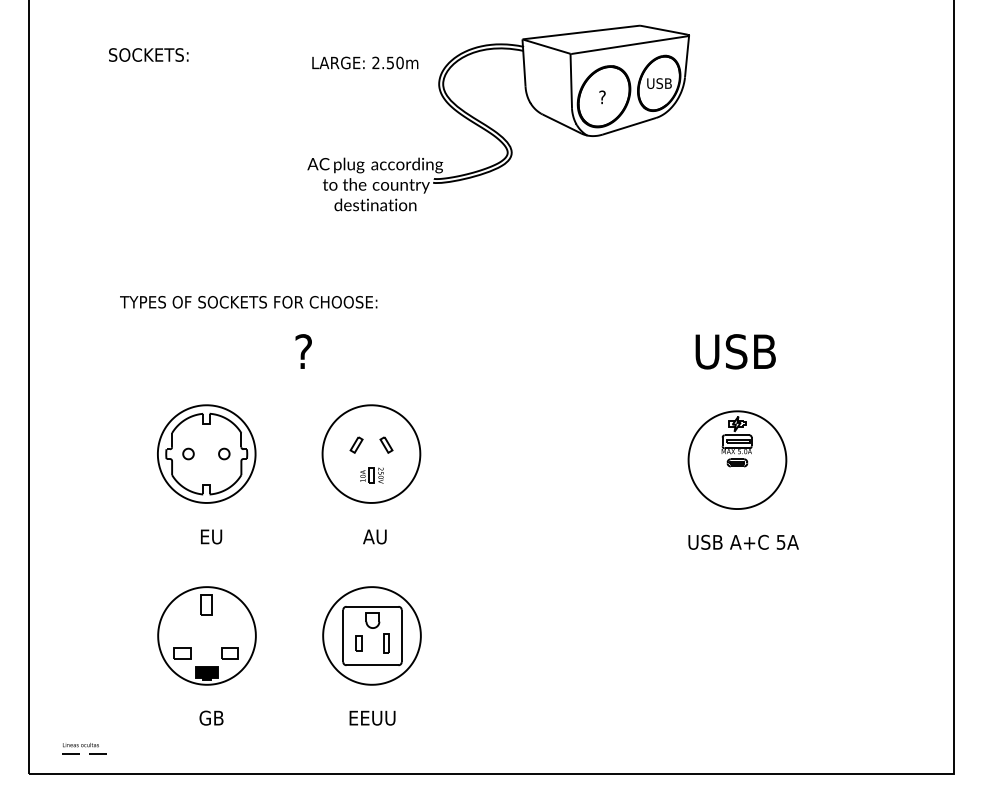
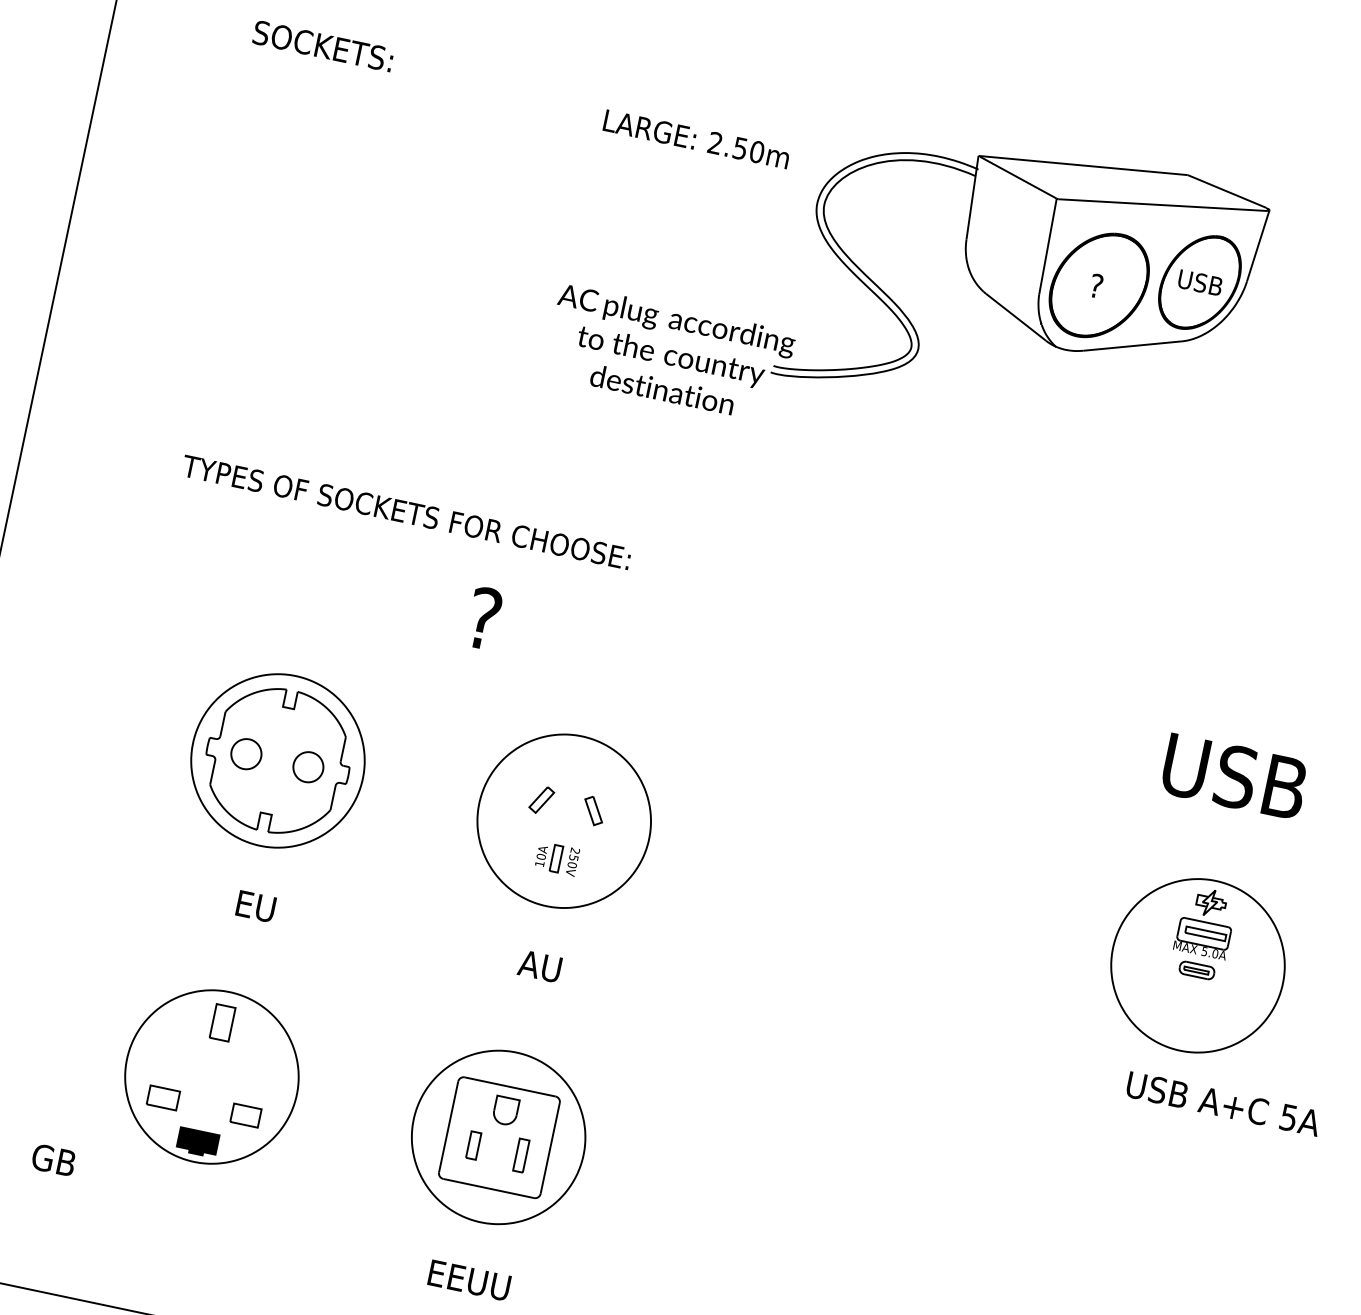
part: (188, 453) -> (246, 753), size x1.6
part: (224, 453) -> (309, 766), size x1.6
text: (743, 541) -> (1223, 1102), moved
text: (211, 717) -> (53, 1159), moved

